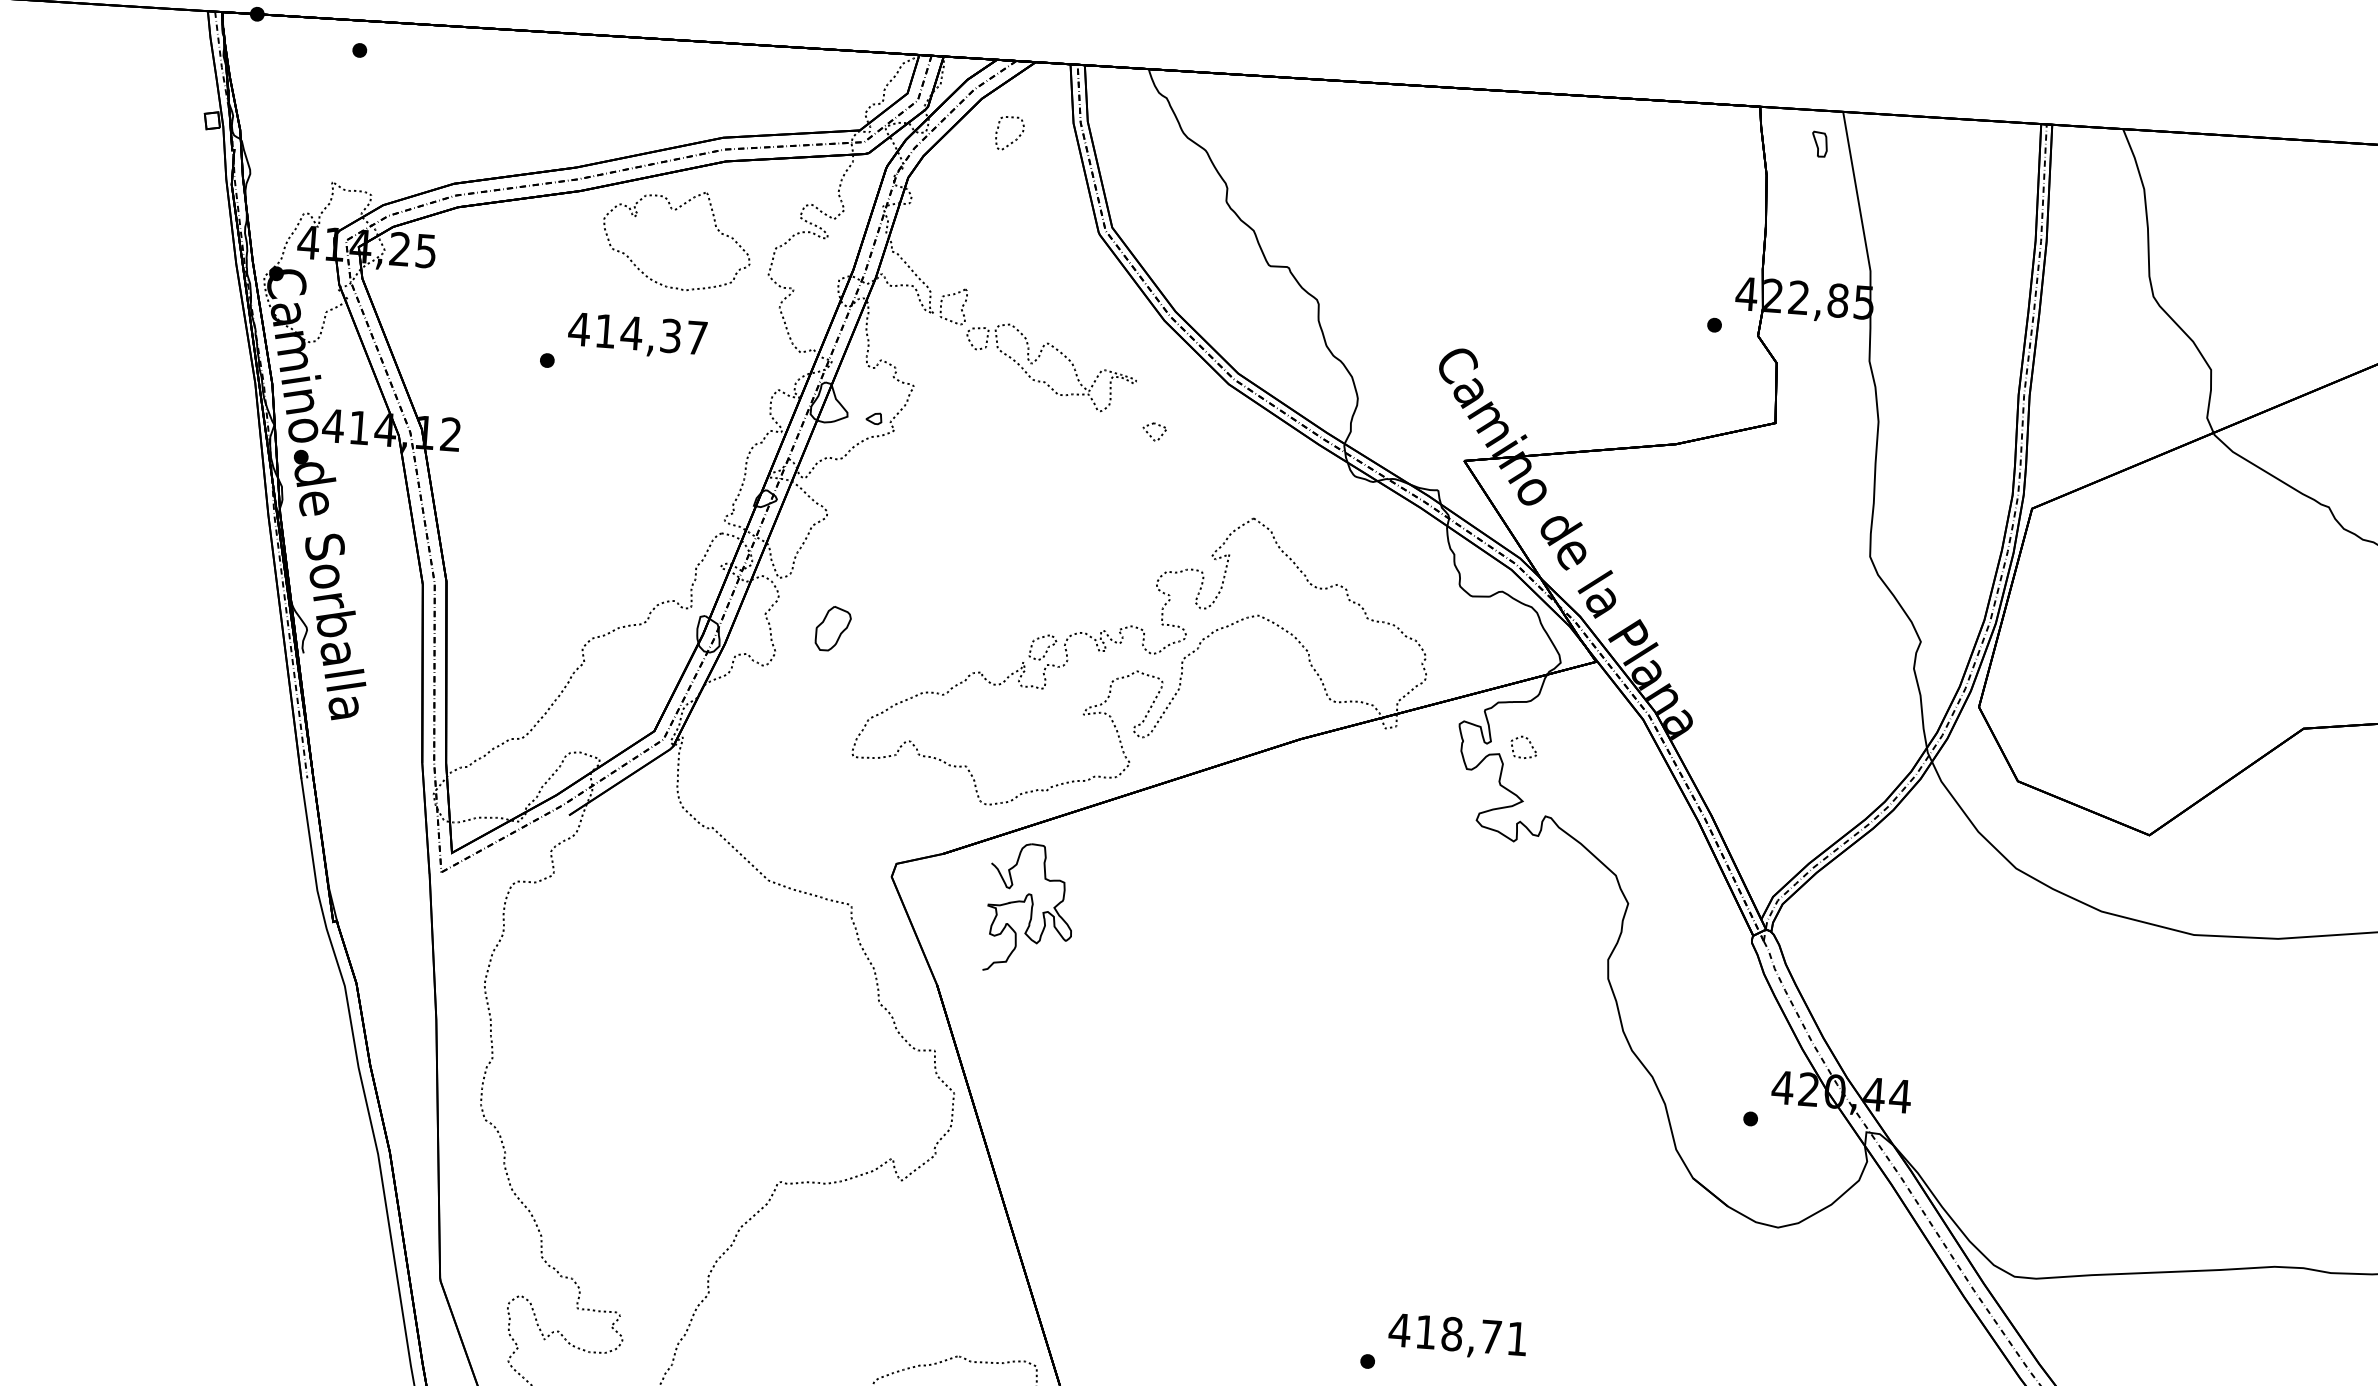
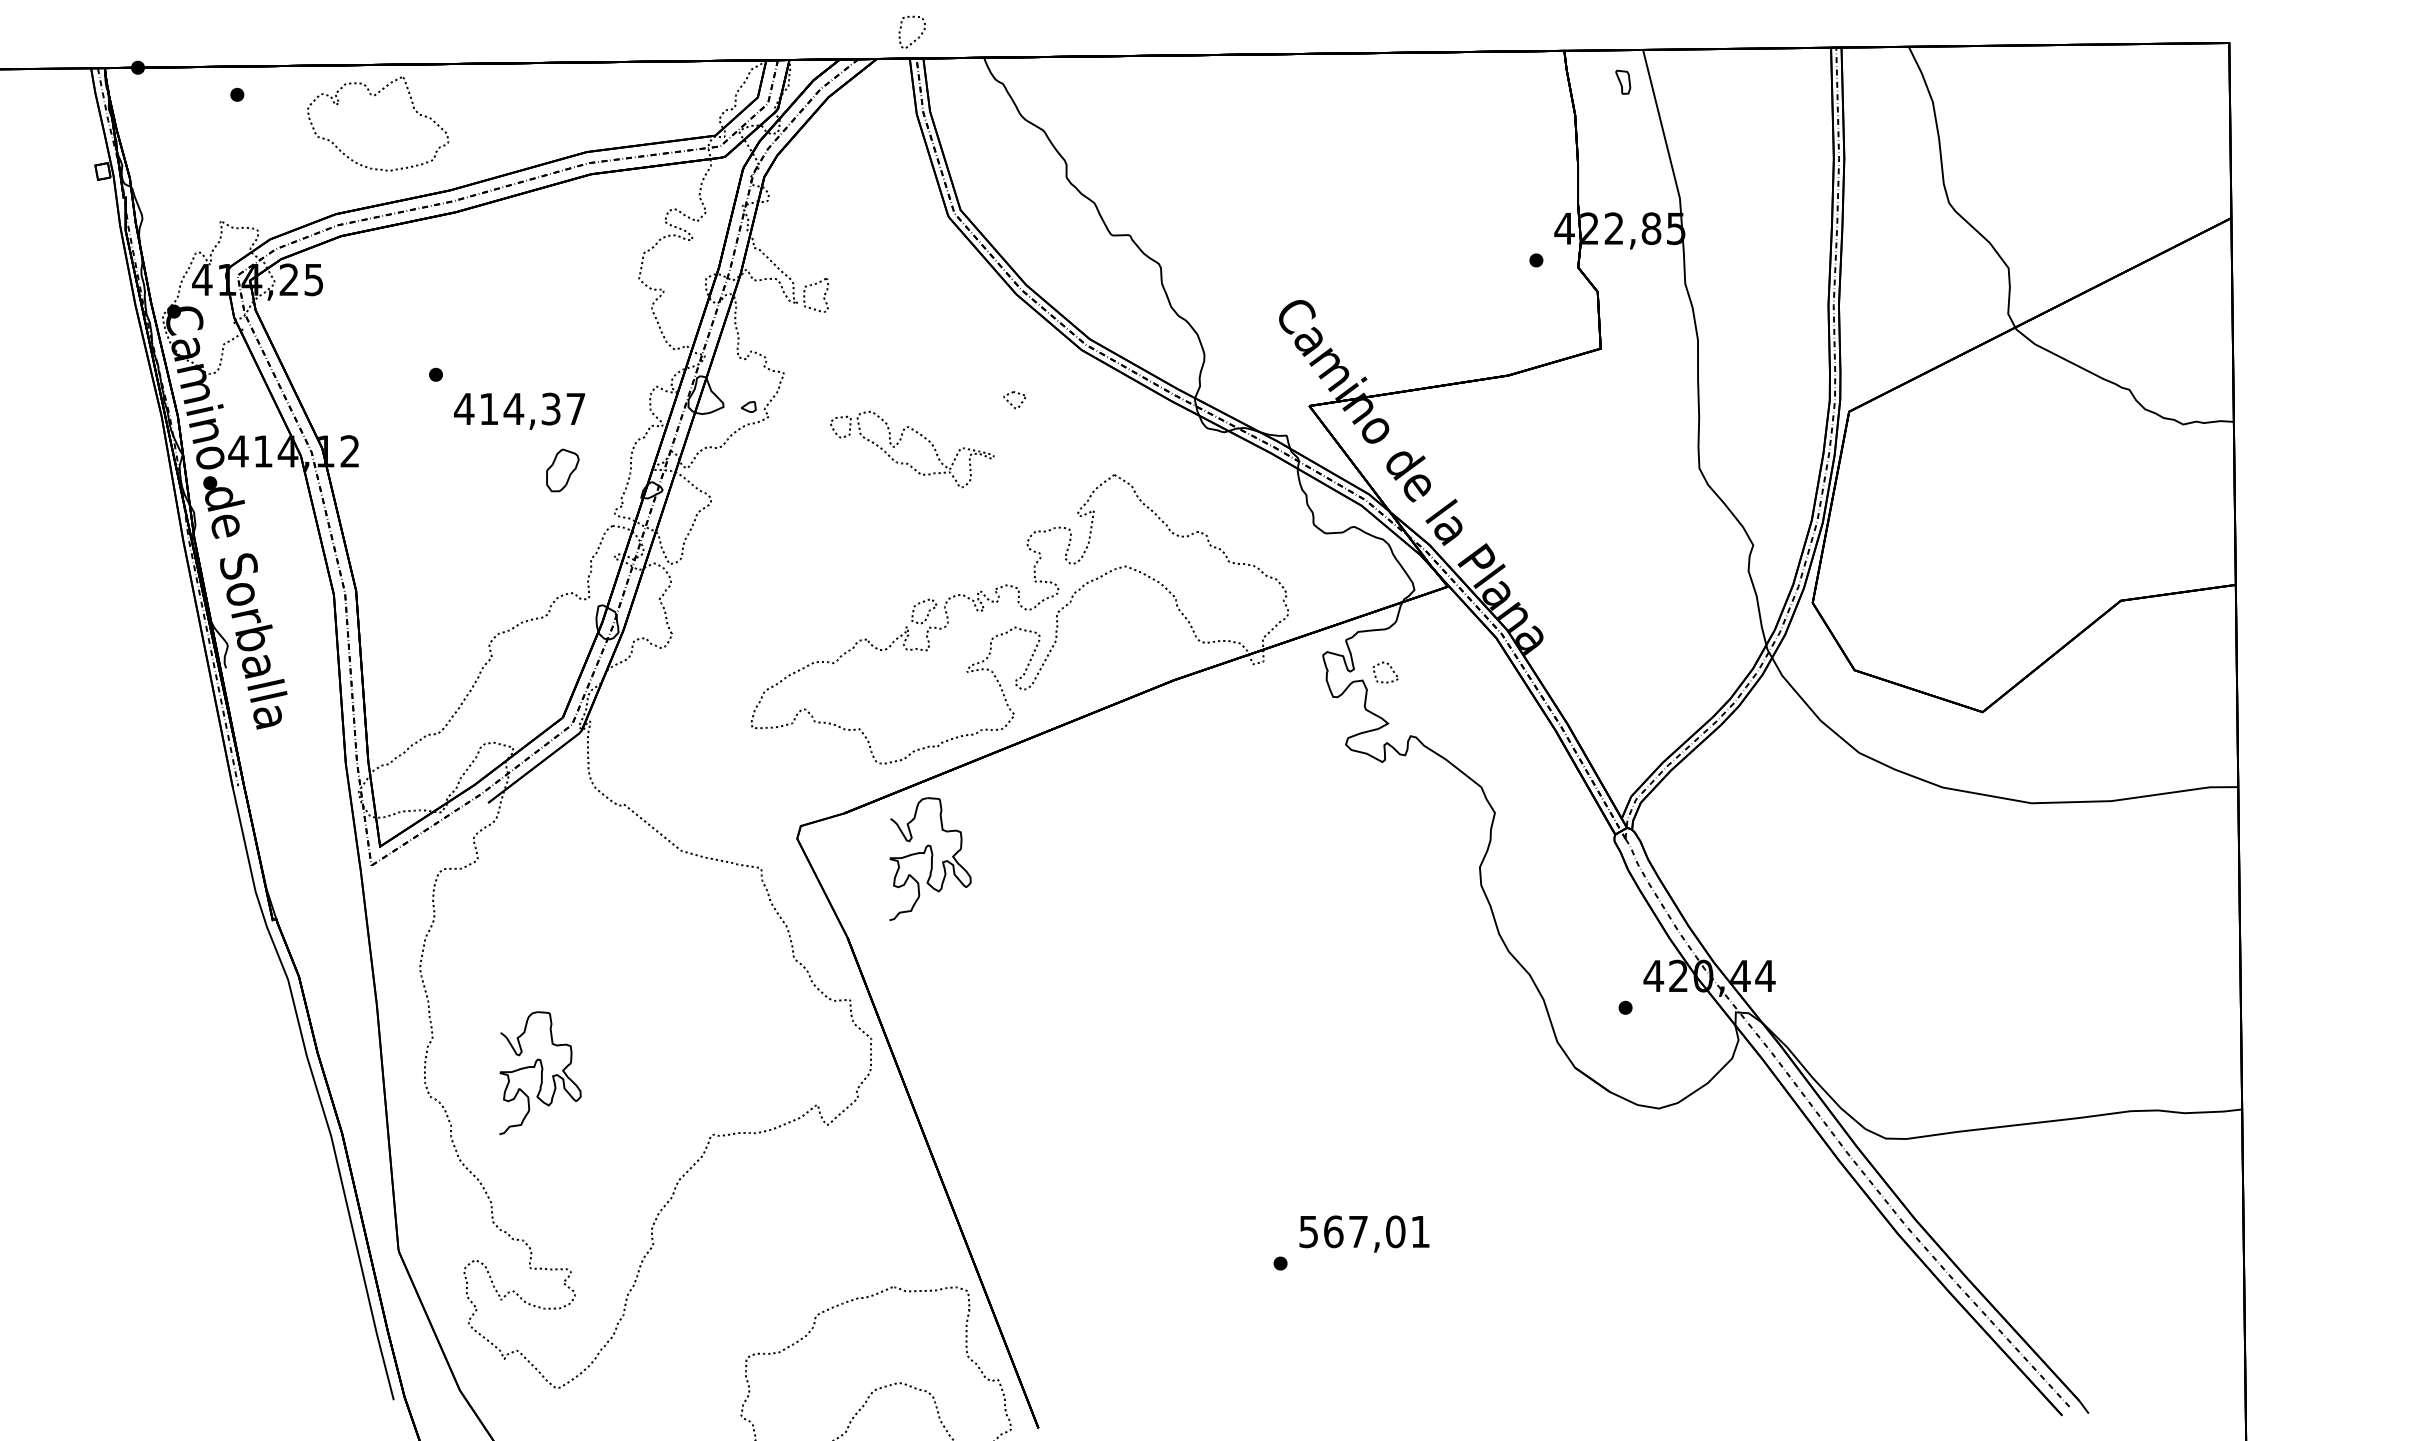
part: (1014, 139) -> (917, 37), moved
part: (675, 210) -> (374, 96), moved
text: (637, 335) -> (519, 410), moved
part: (1044, 380) -> (907, 462), moved
part: (832, 628) -> (562, 470), moved
part: (603, 1103) -> (540, 1072), added
text: (1444, 1333) -> (1351, 1231), 418,71 -> 567,01

